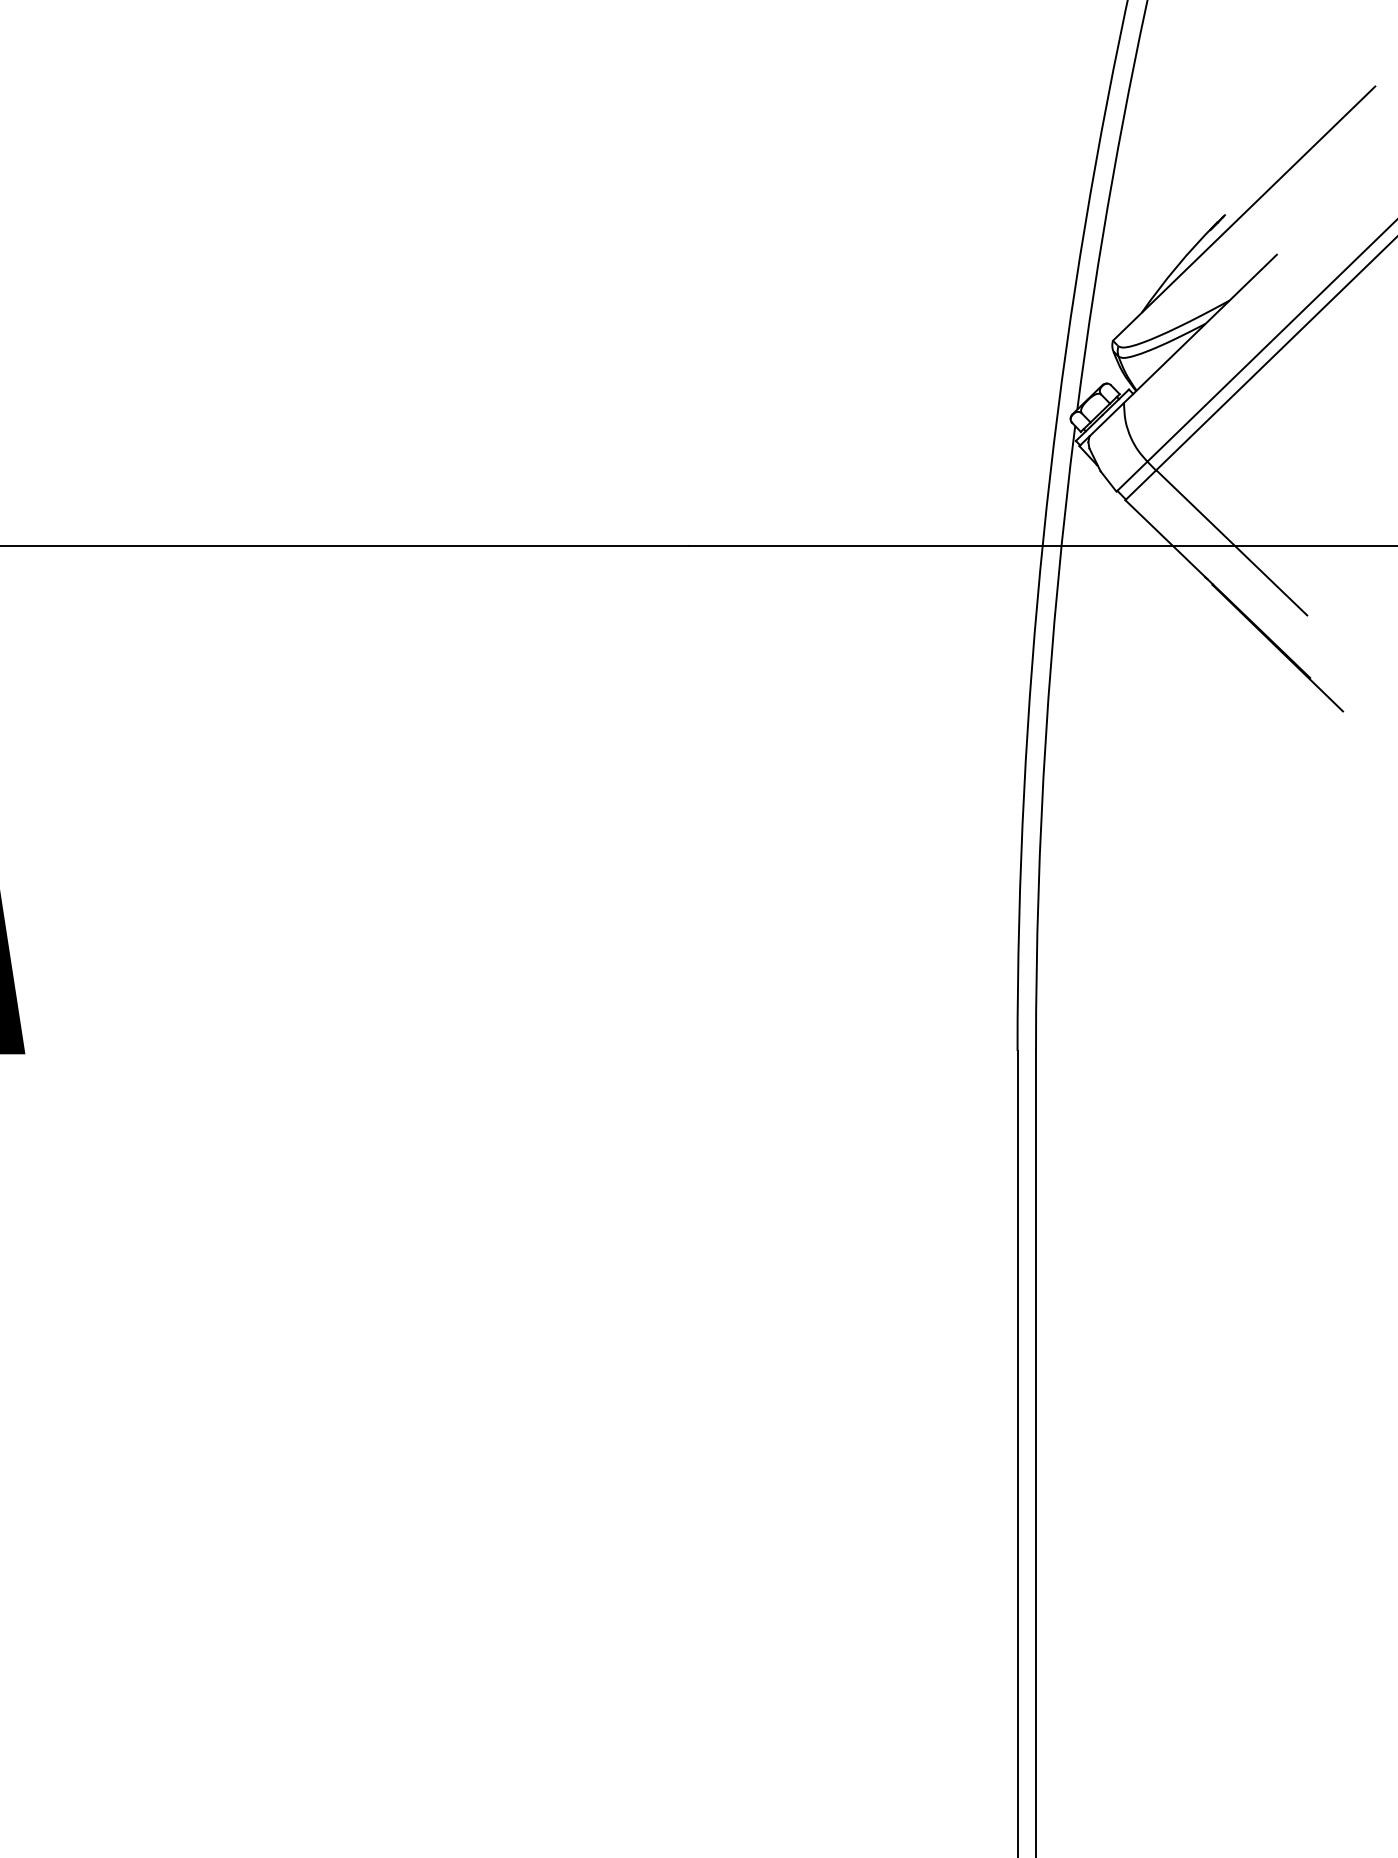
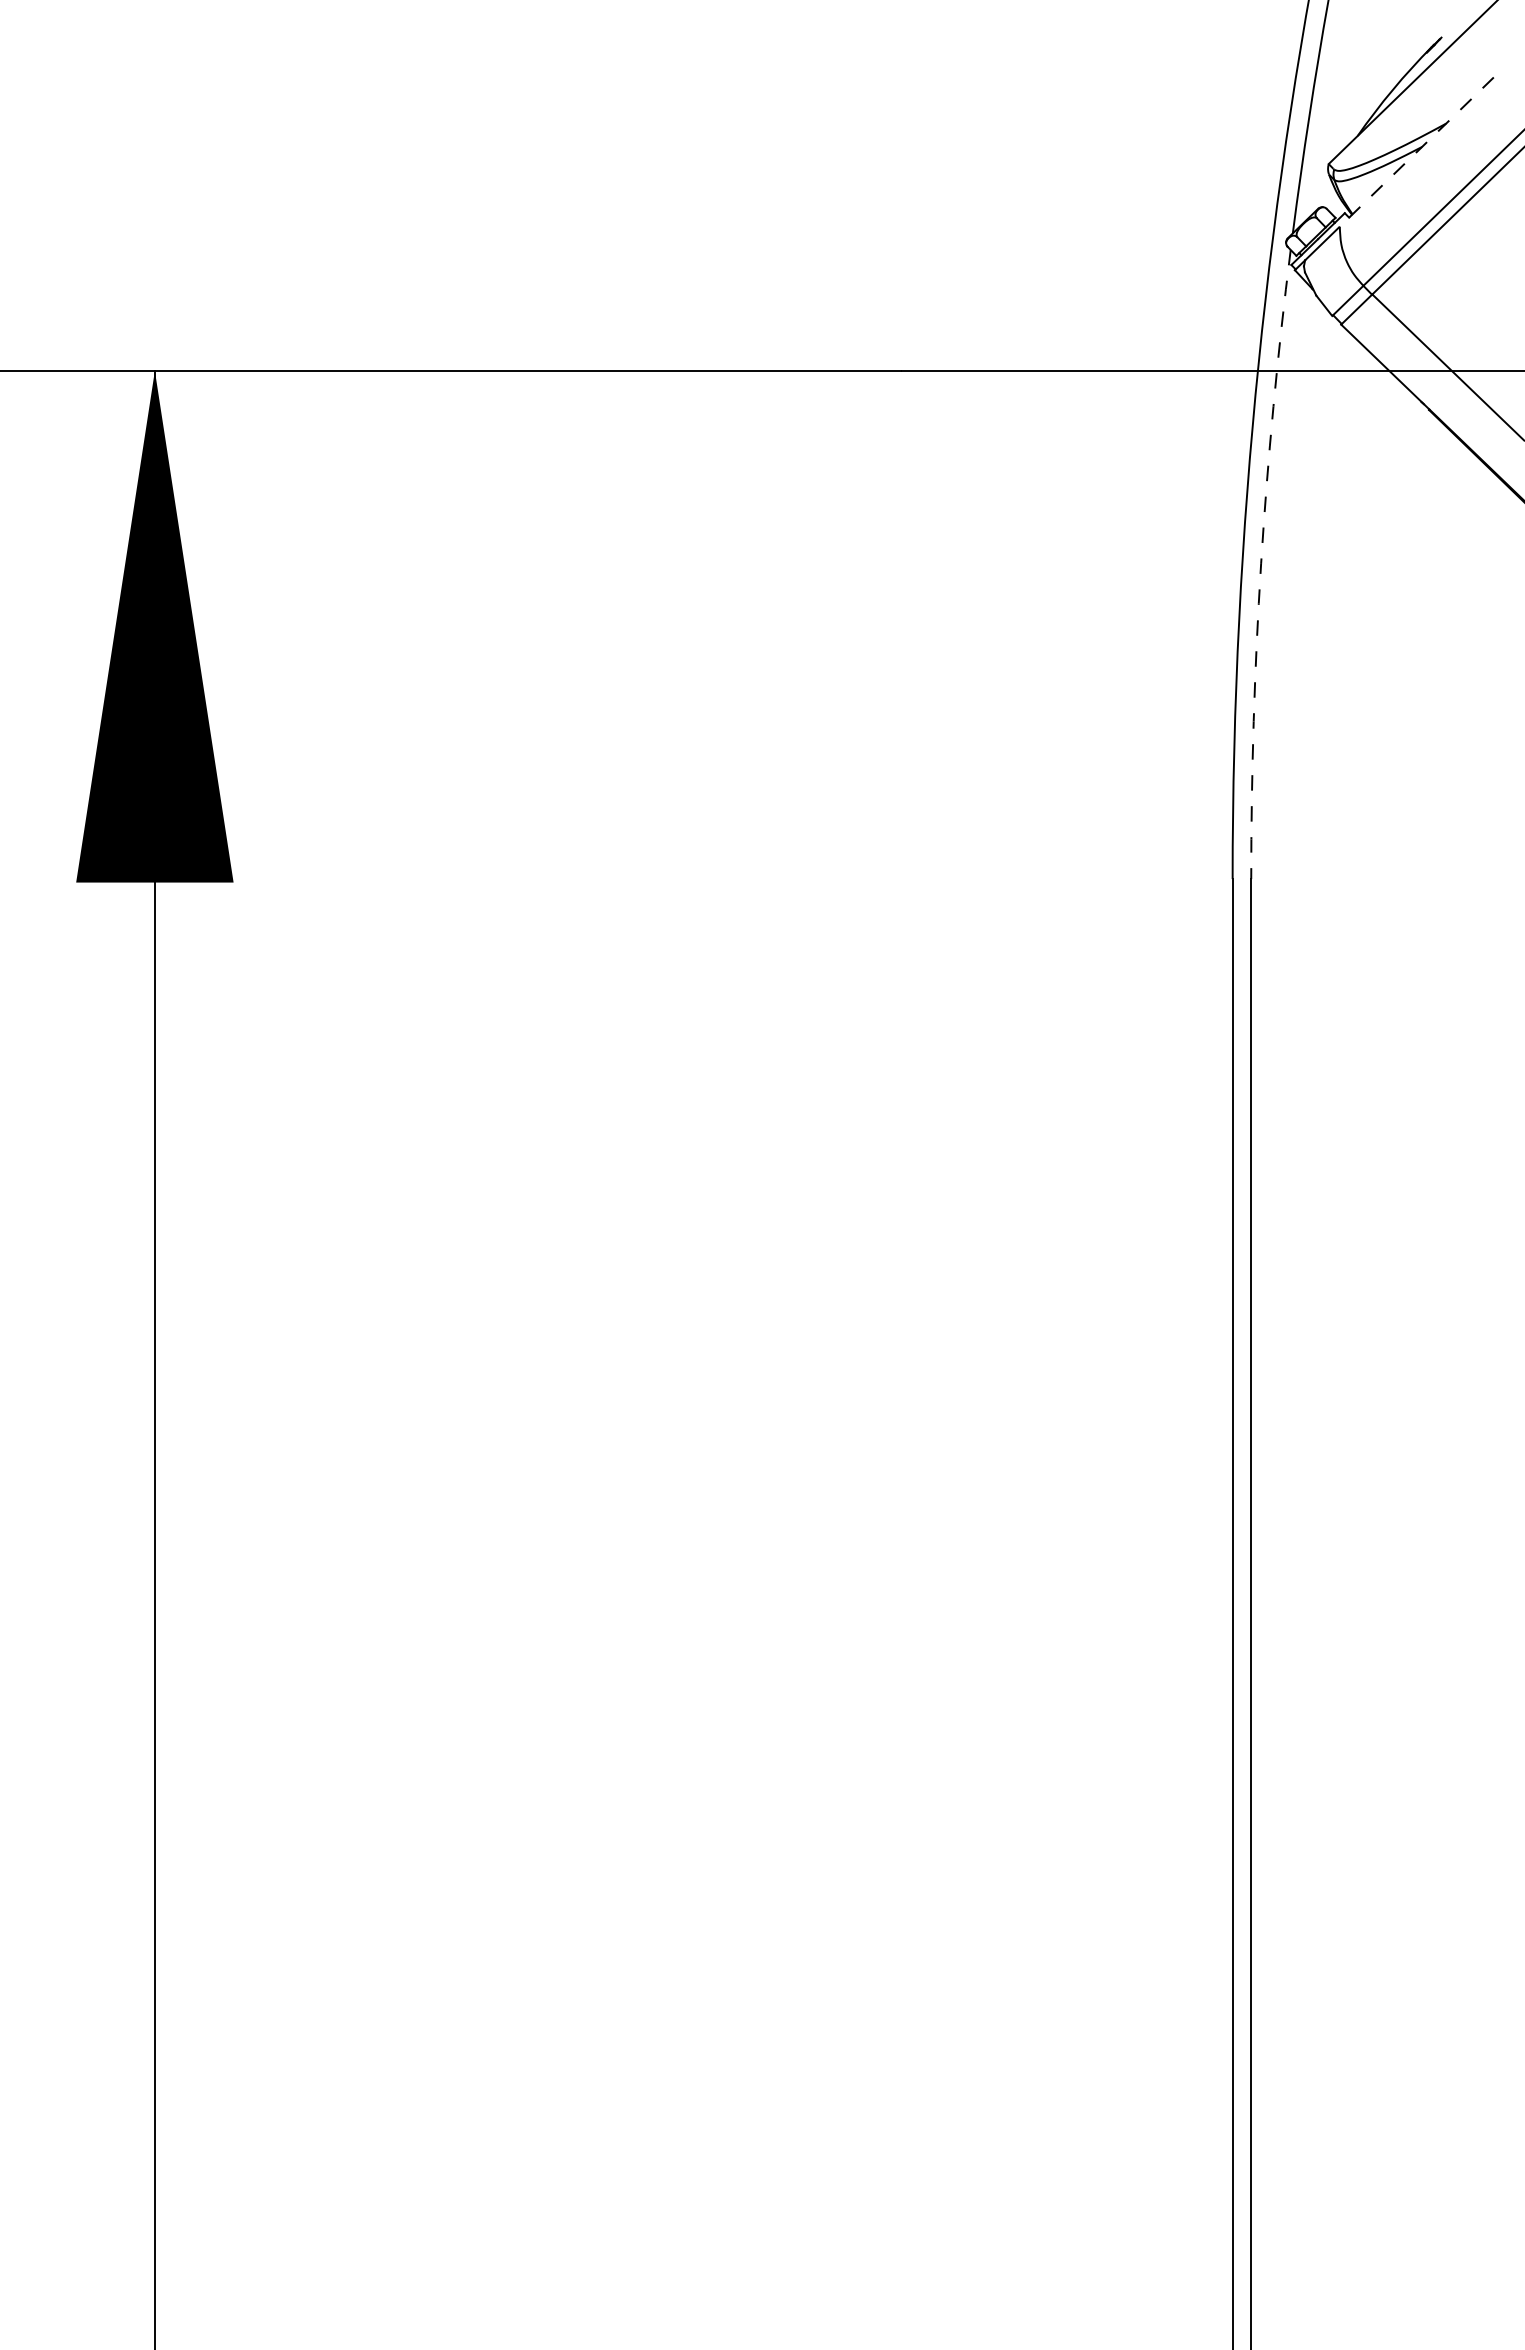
line: (1200, 329) -> (1416, 152), solid -> dashed
arc: (1046, 737) -> (1261, 563), solid -> dashed

